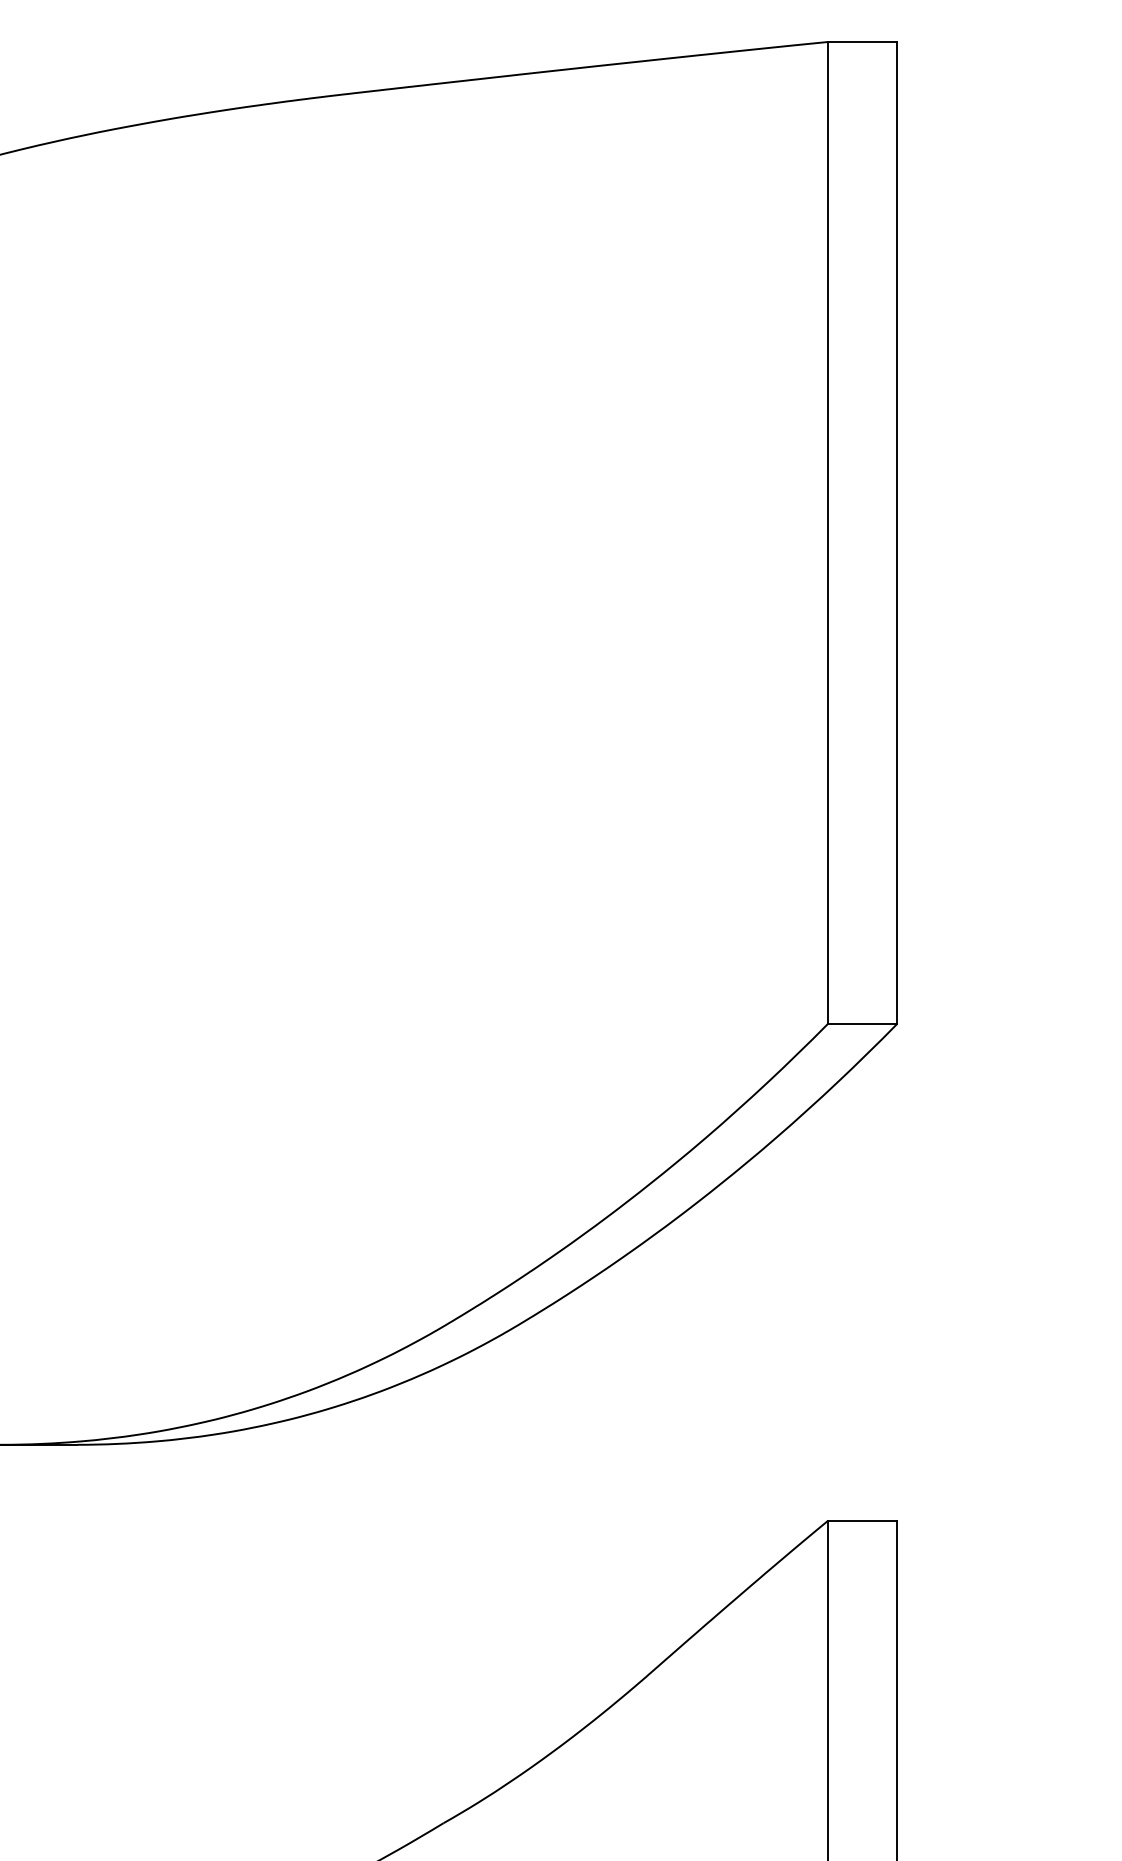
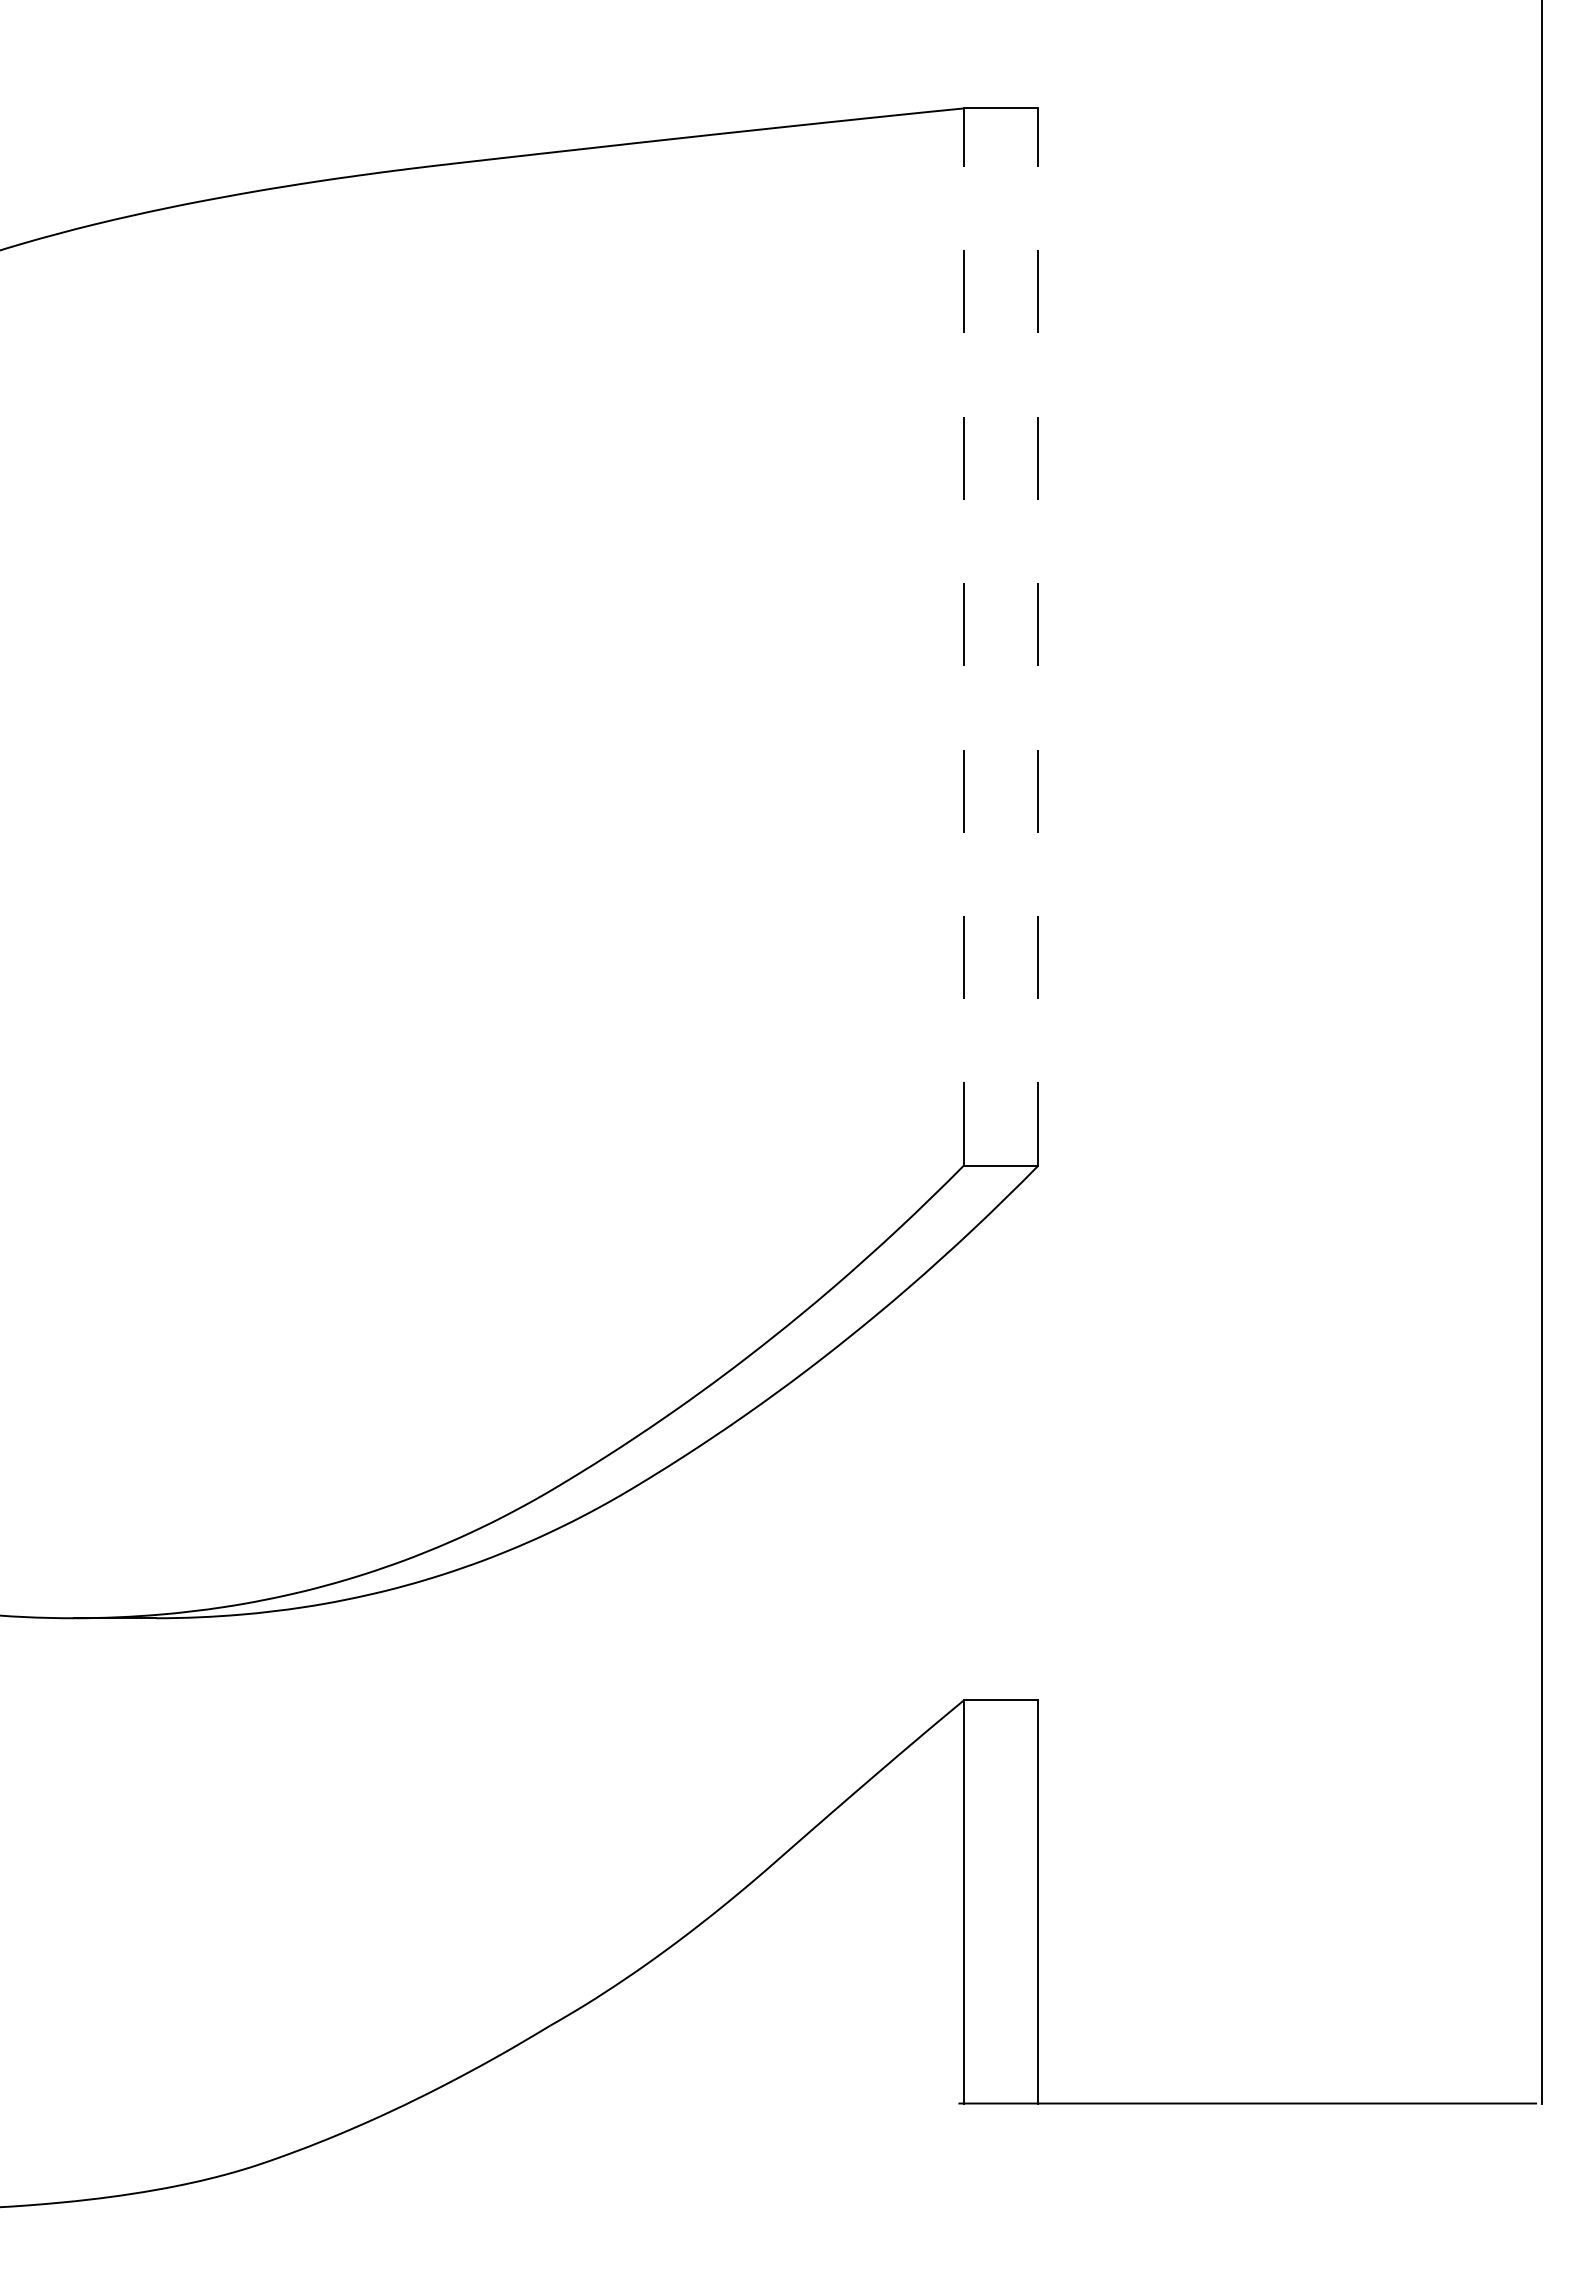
line: (827, 533) -> (963, 637), solid -> dashed
line: (896, 533) -> (1038, 637), solid -> dashed

